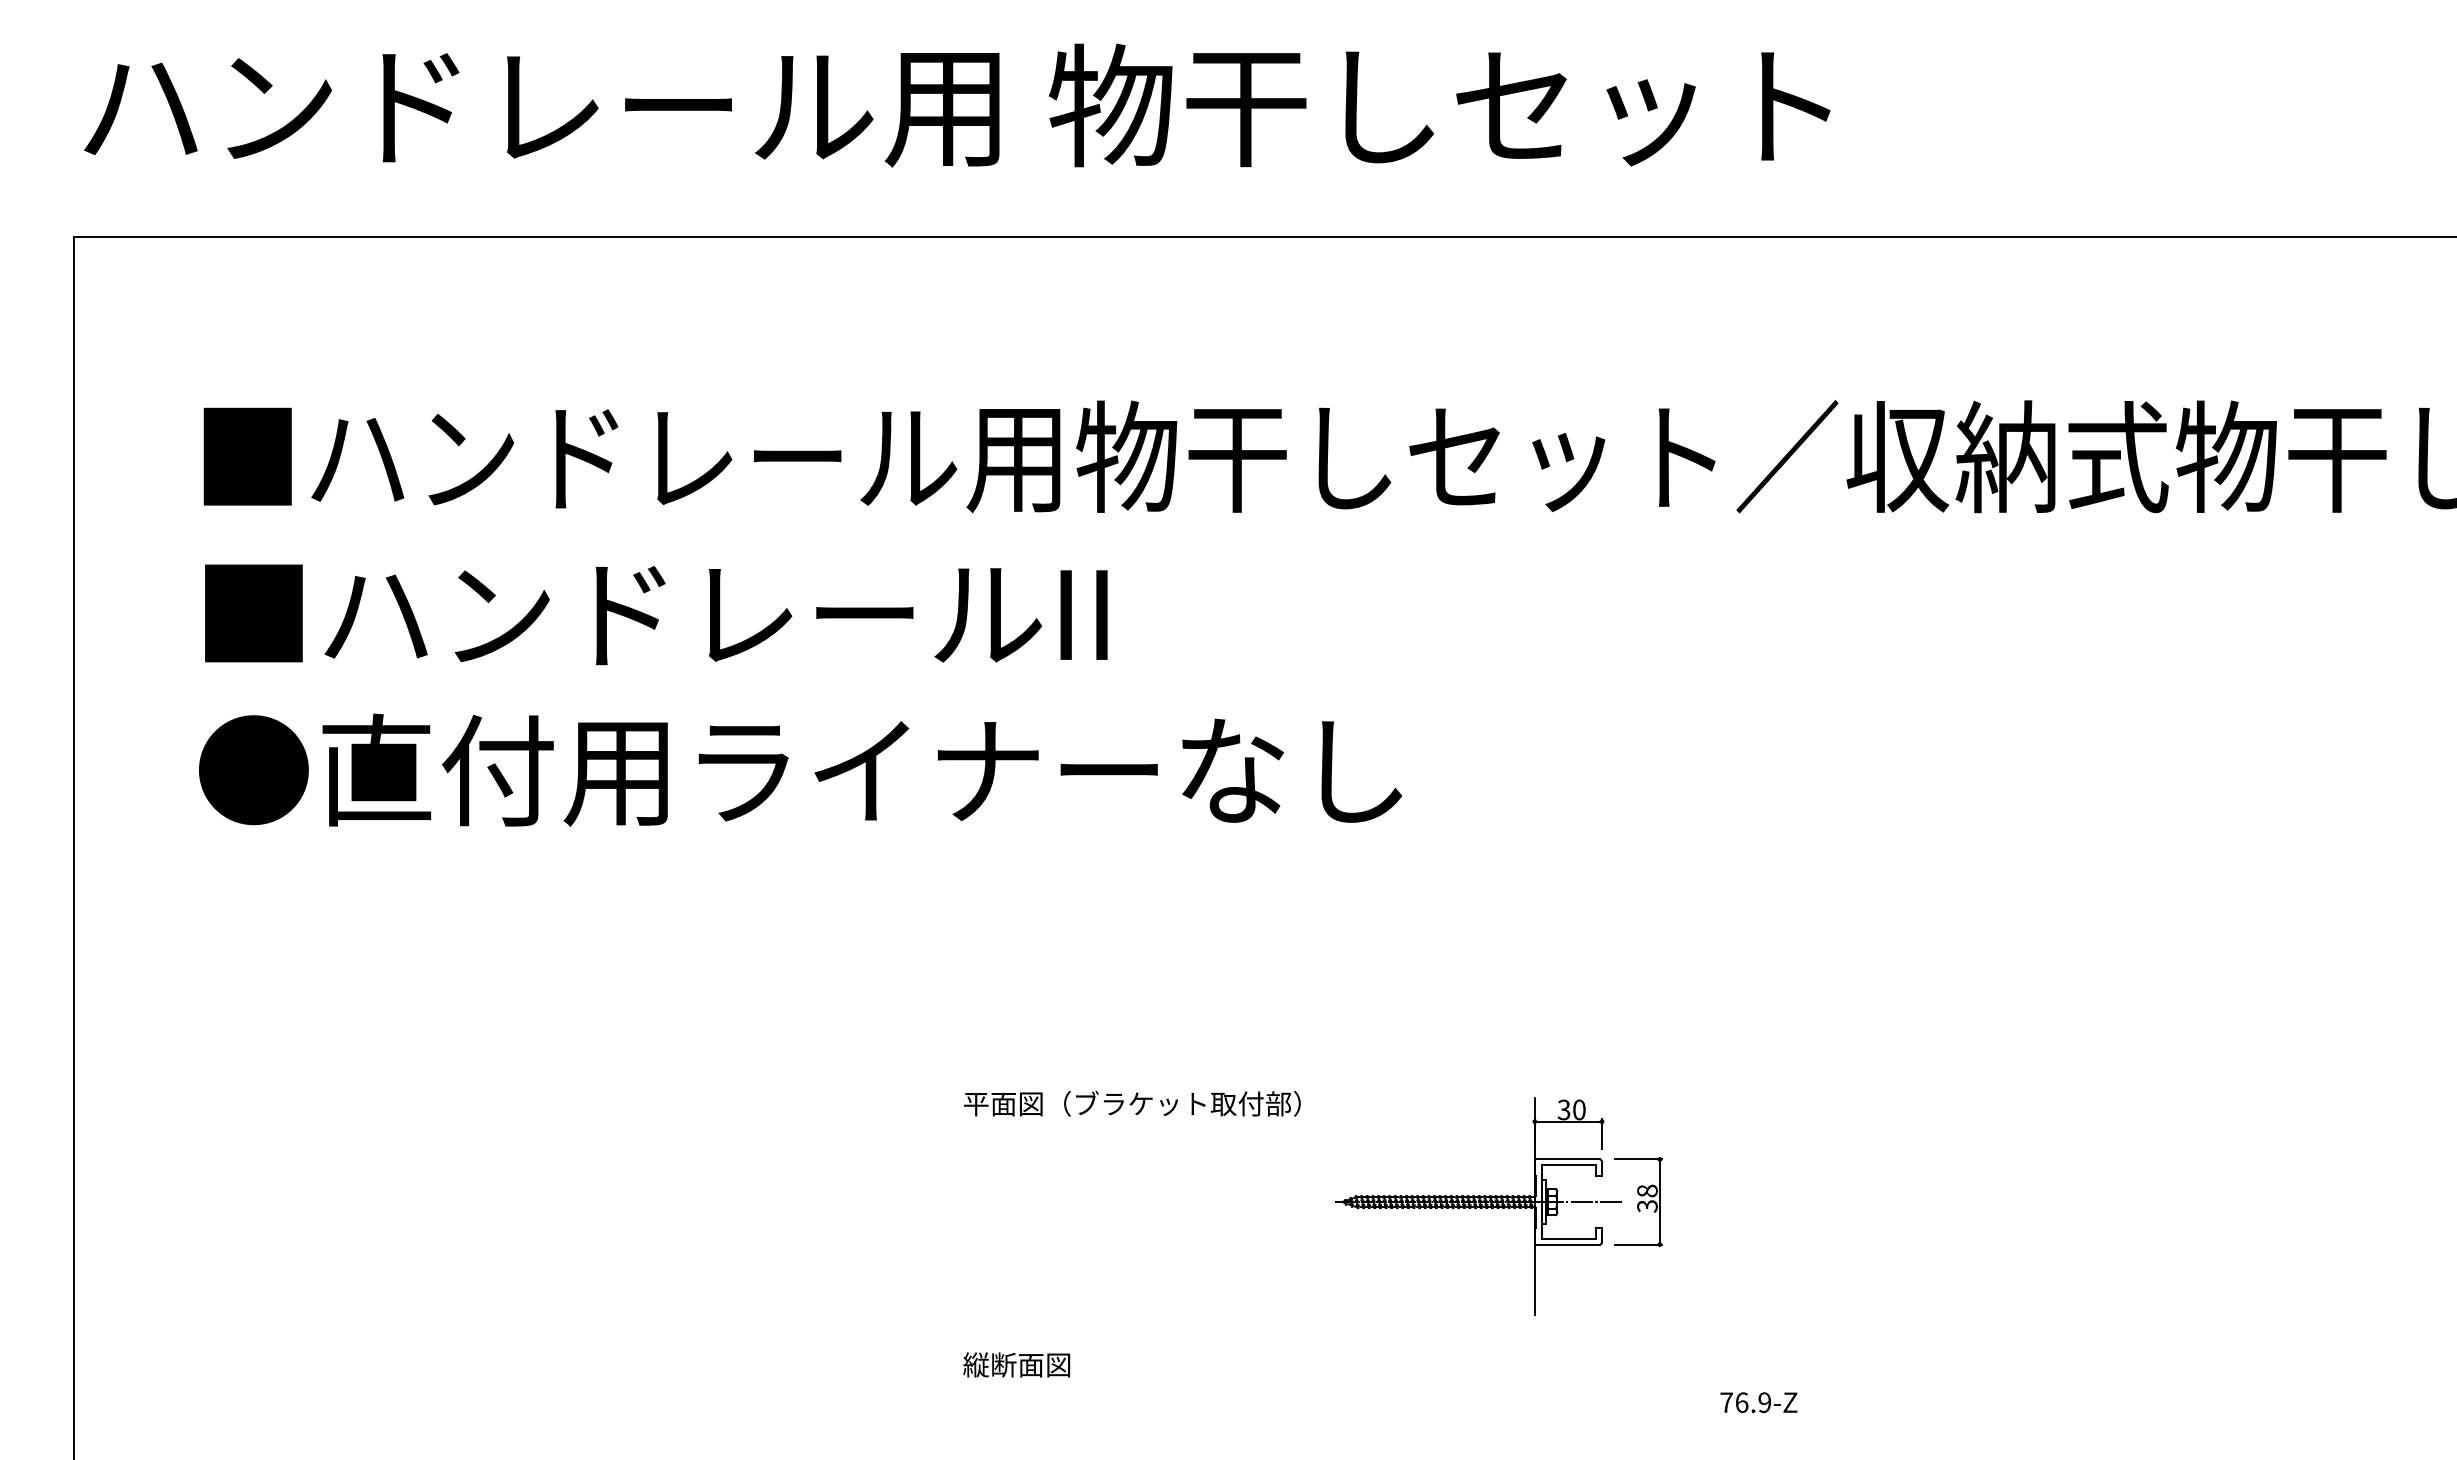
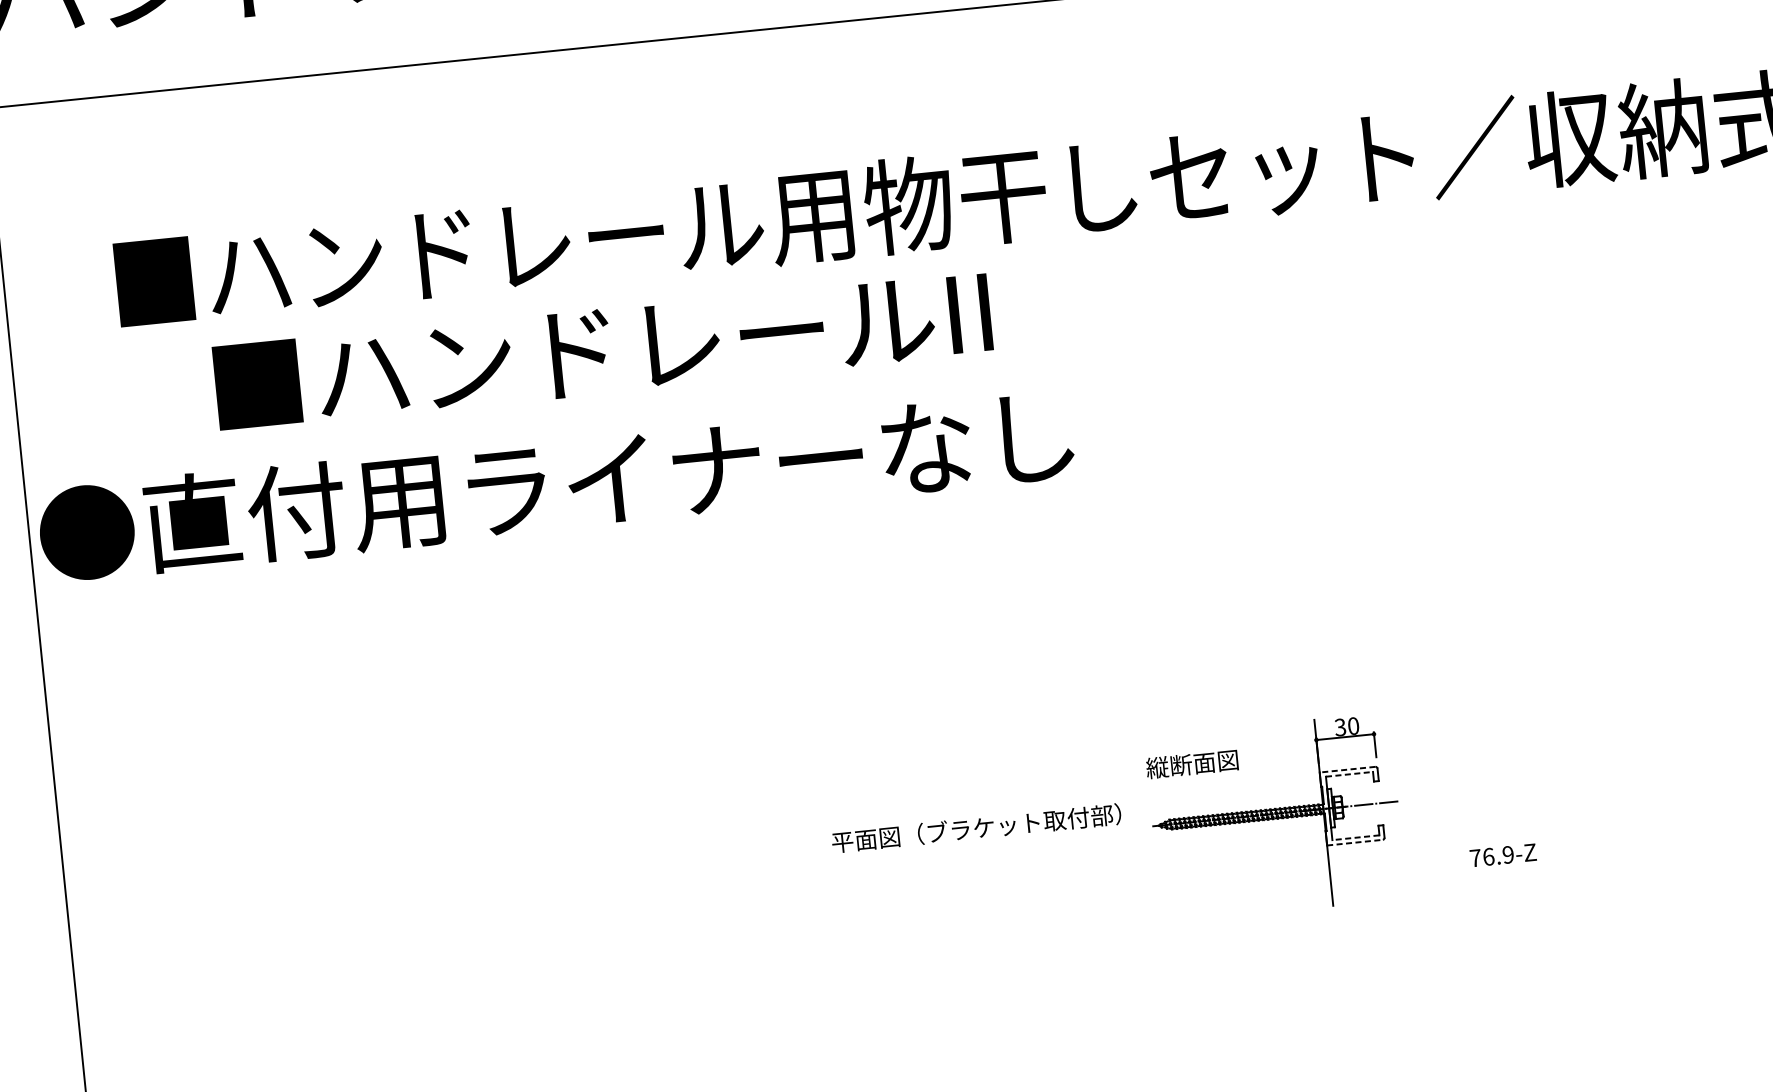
text: (656, 614) -> (603, 350), moved
text: (800, 769) -> (556, 484), moved
text: (1132, 1103) -> (976, 828), moved
line: (1566, 1159) -> (1346, 769), solid -> dashed
line: (1569, 1165) -> (1349, 774), solid -> dashed
part: (1638, 1201) -> (1412, 799), removed
line: (1568, 1238) -> (1355, 837), solid -> dashed
line: (1567, 1244) -> (1355, 842), solid -> dashed
text: (1016, 1364) -> (1191, 763), moved
text: (1758, 1402) -> (1502, 855), moved

